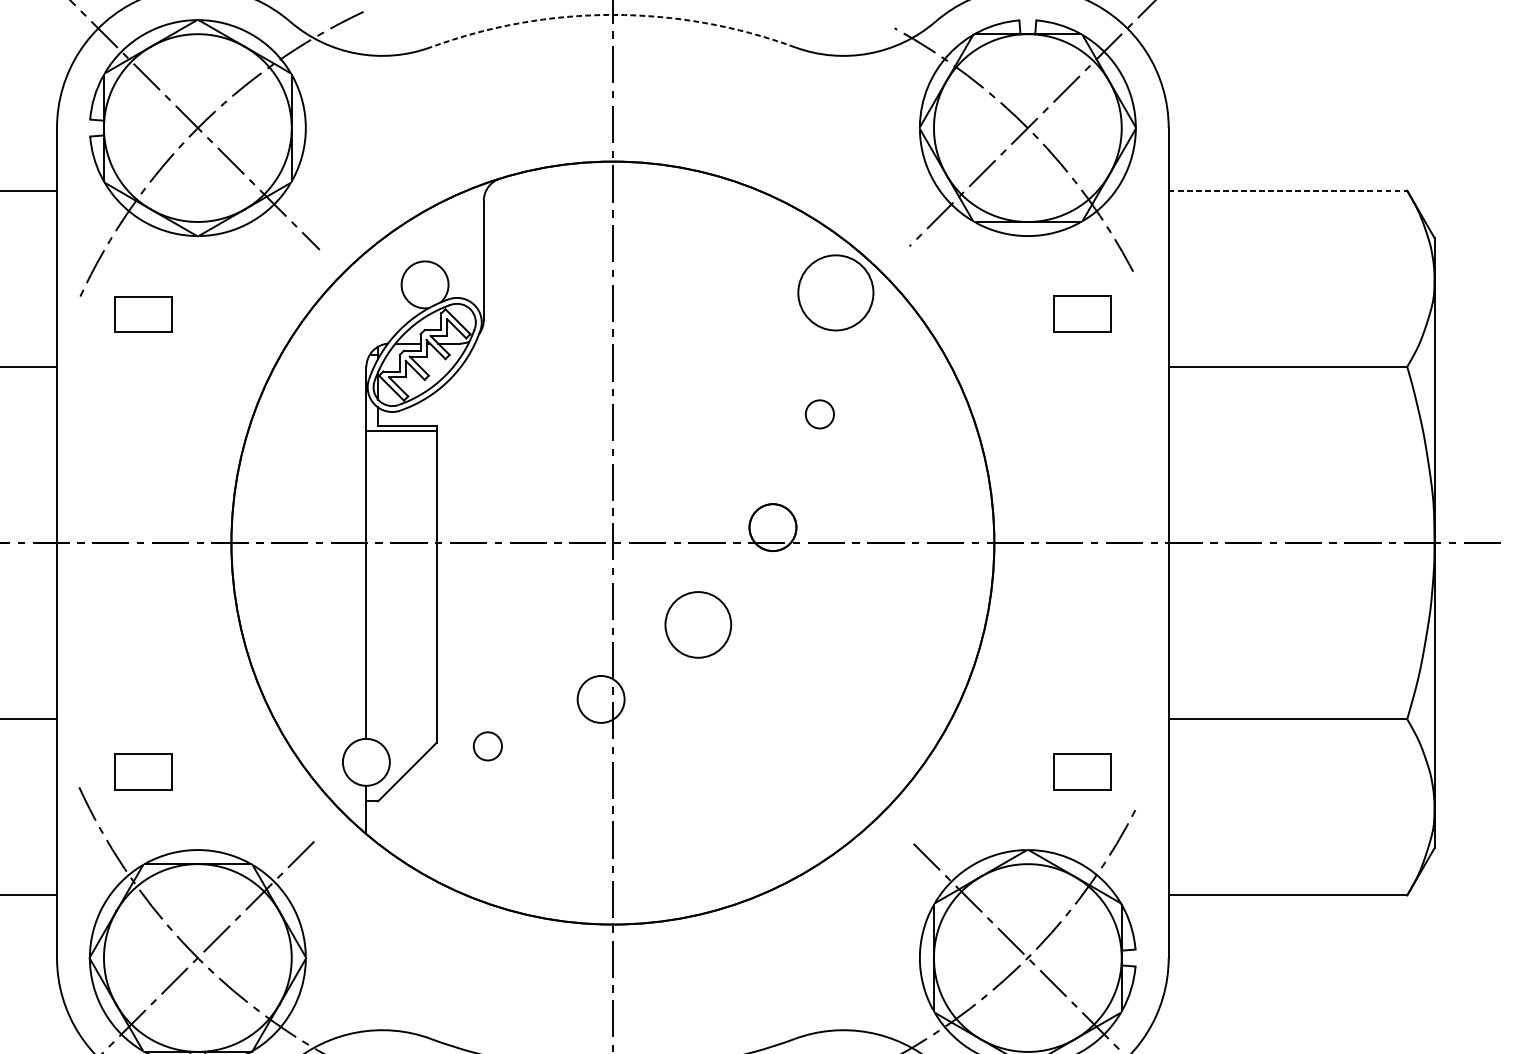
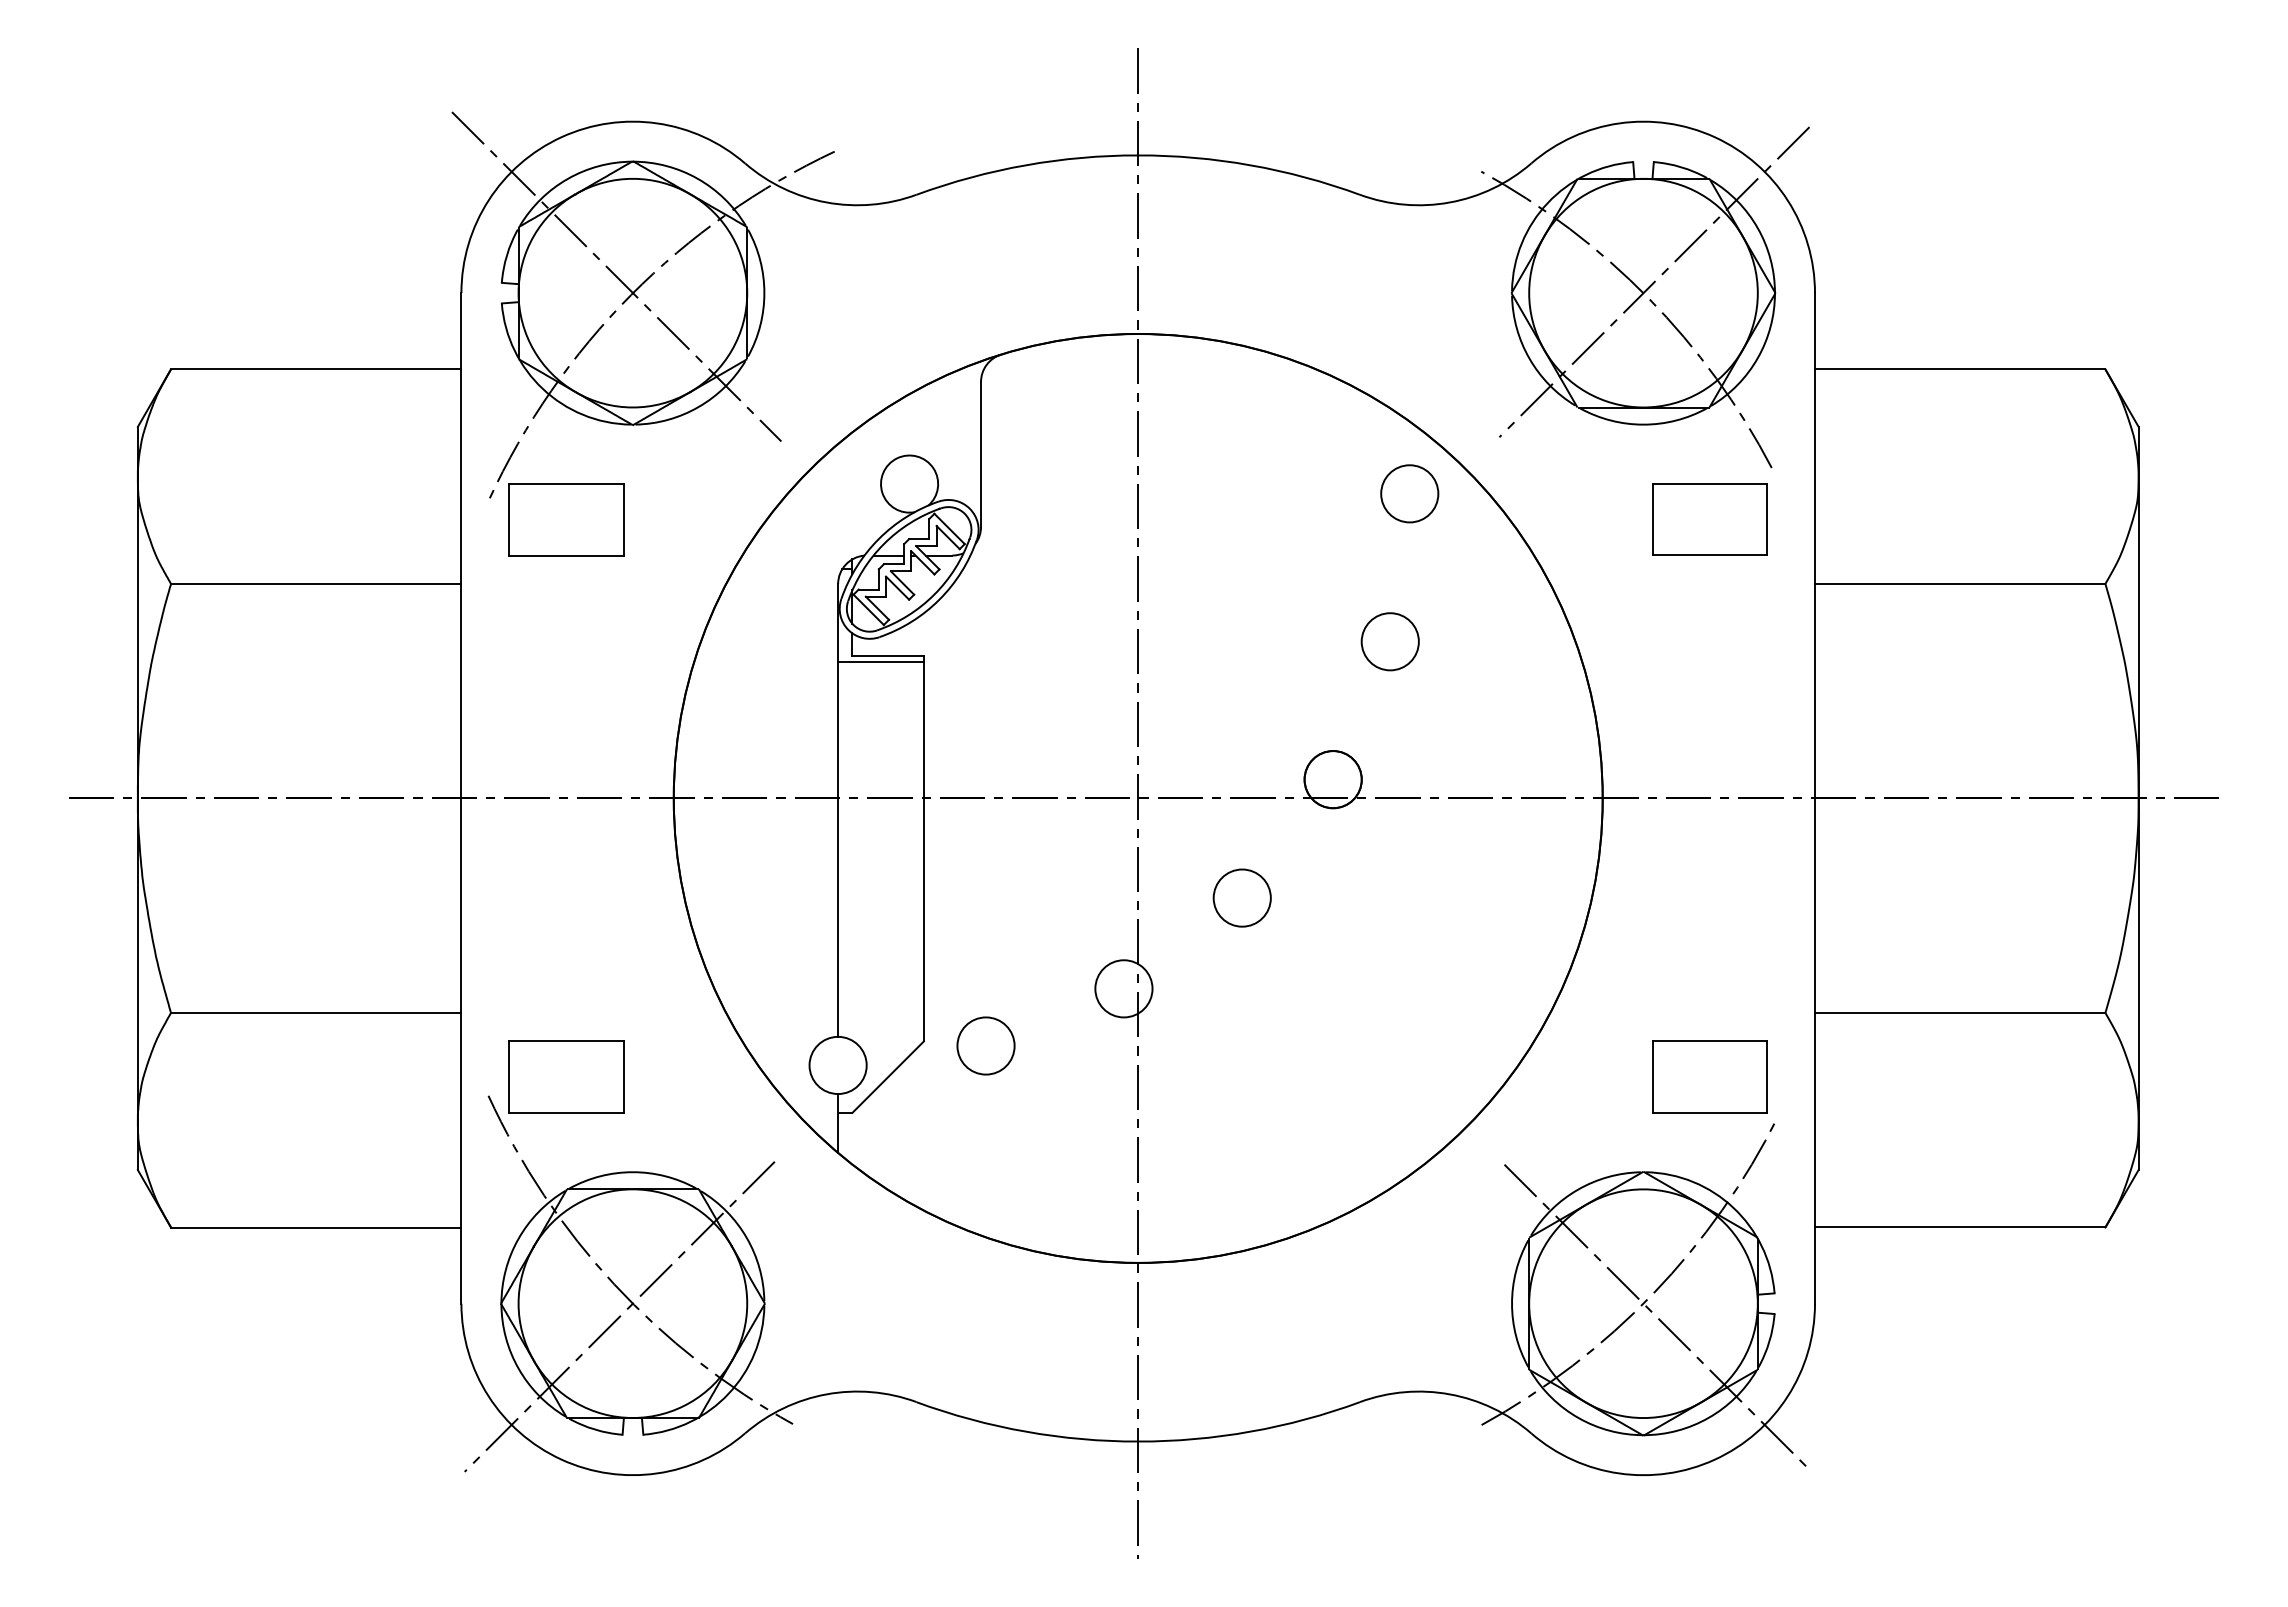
arc: (613, 15) -> (1138, 155), dashed -> solid
line: (1288, 190) -> (1960, 369), dashed -> solid
circle: (835, 292) -> (1409, 493), size x0.62
part: (143, 313) -> (566, 519), size x1.67
part: (1082, 313) -> (1709, 519), size x1.67
circle: (819, 414) -> (1389, 641), size x1.67
circle: (697, 624) -> (1241, 897), size x0.71
circle: (487, 745) -> (985, 1045), size x1.67
part: (143, 771) -> (566, 1076), size x1.67
part: (1082, 771) -> (1709, 1076), size x1.67

